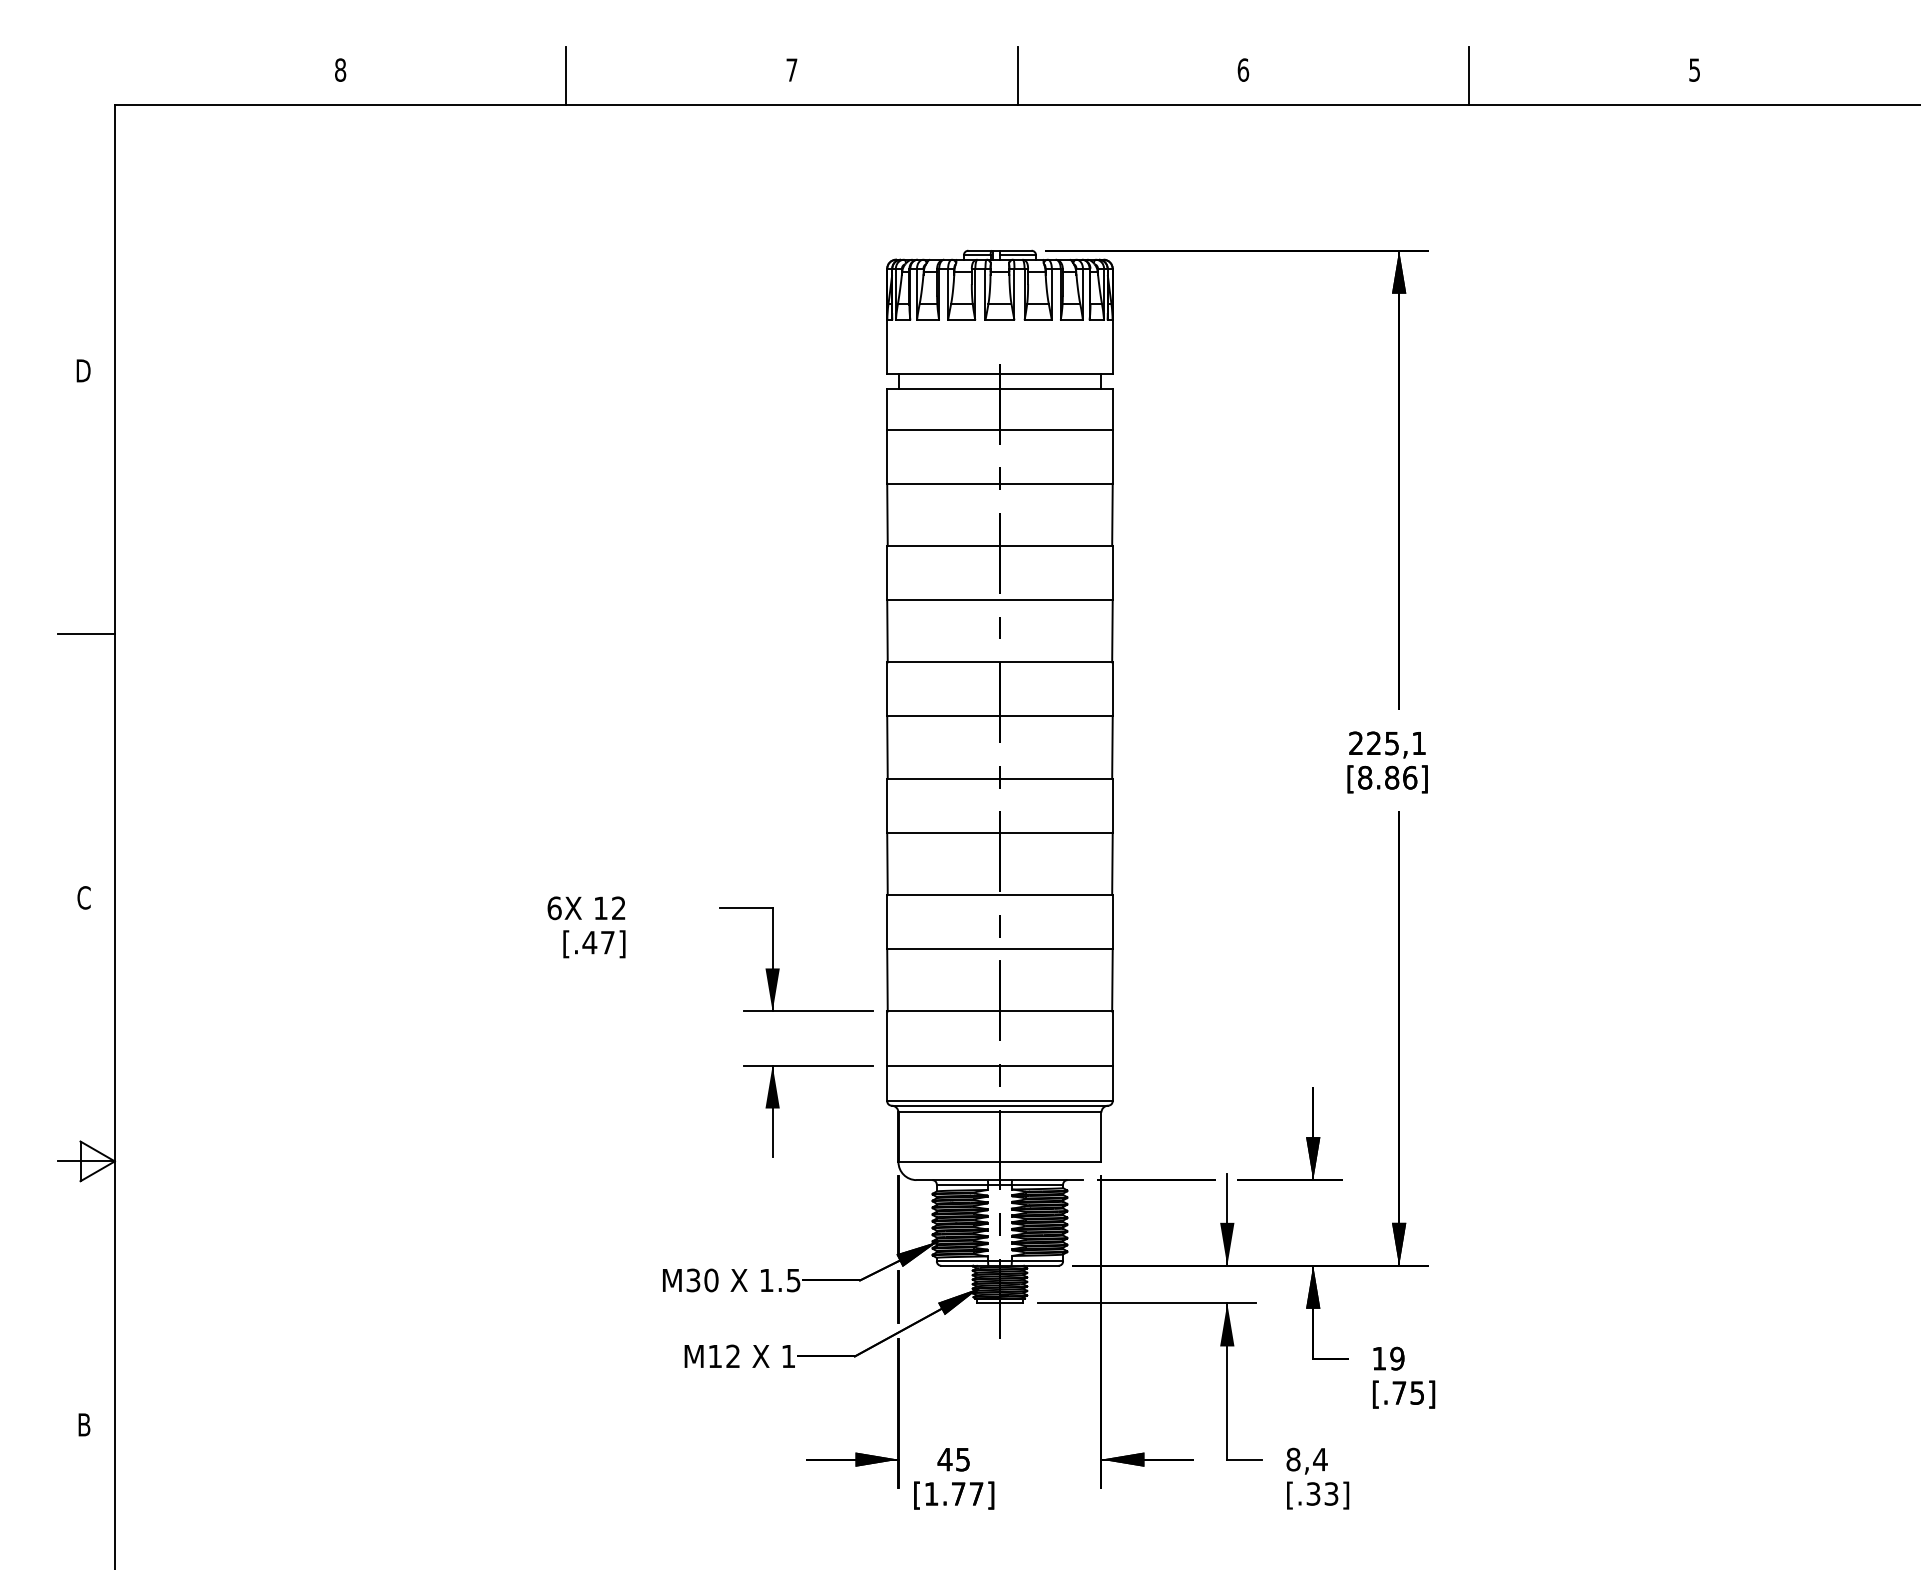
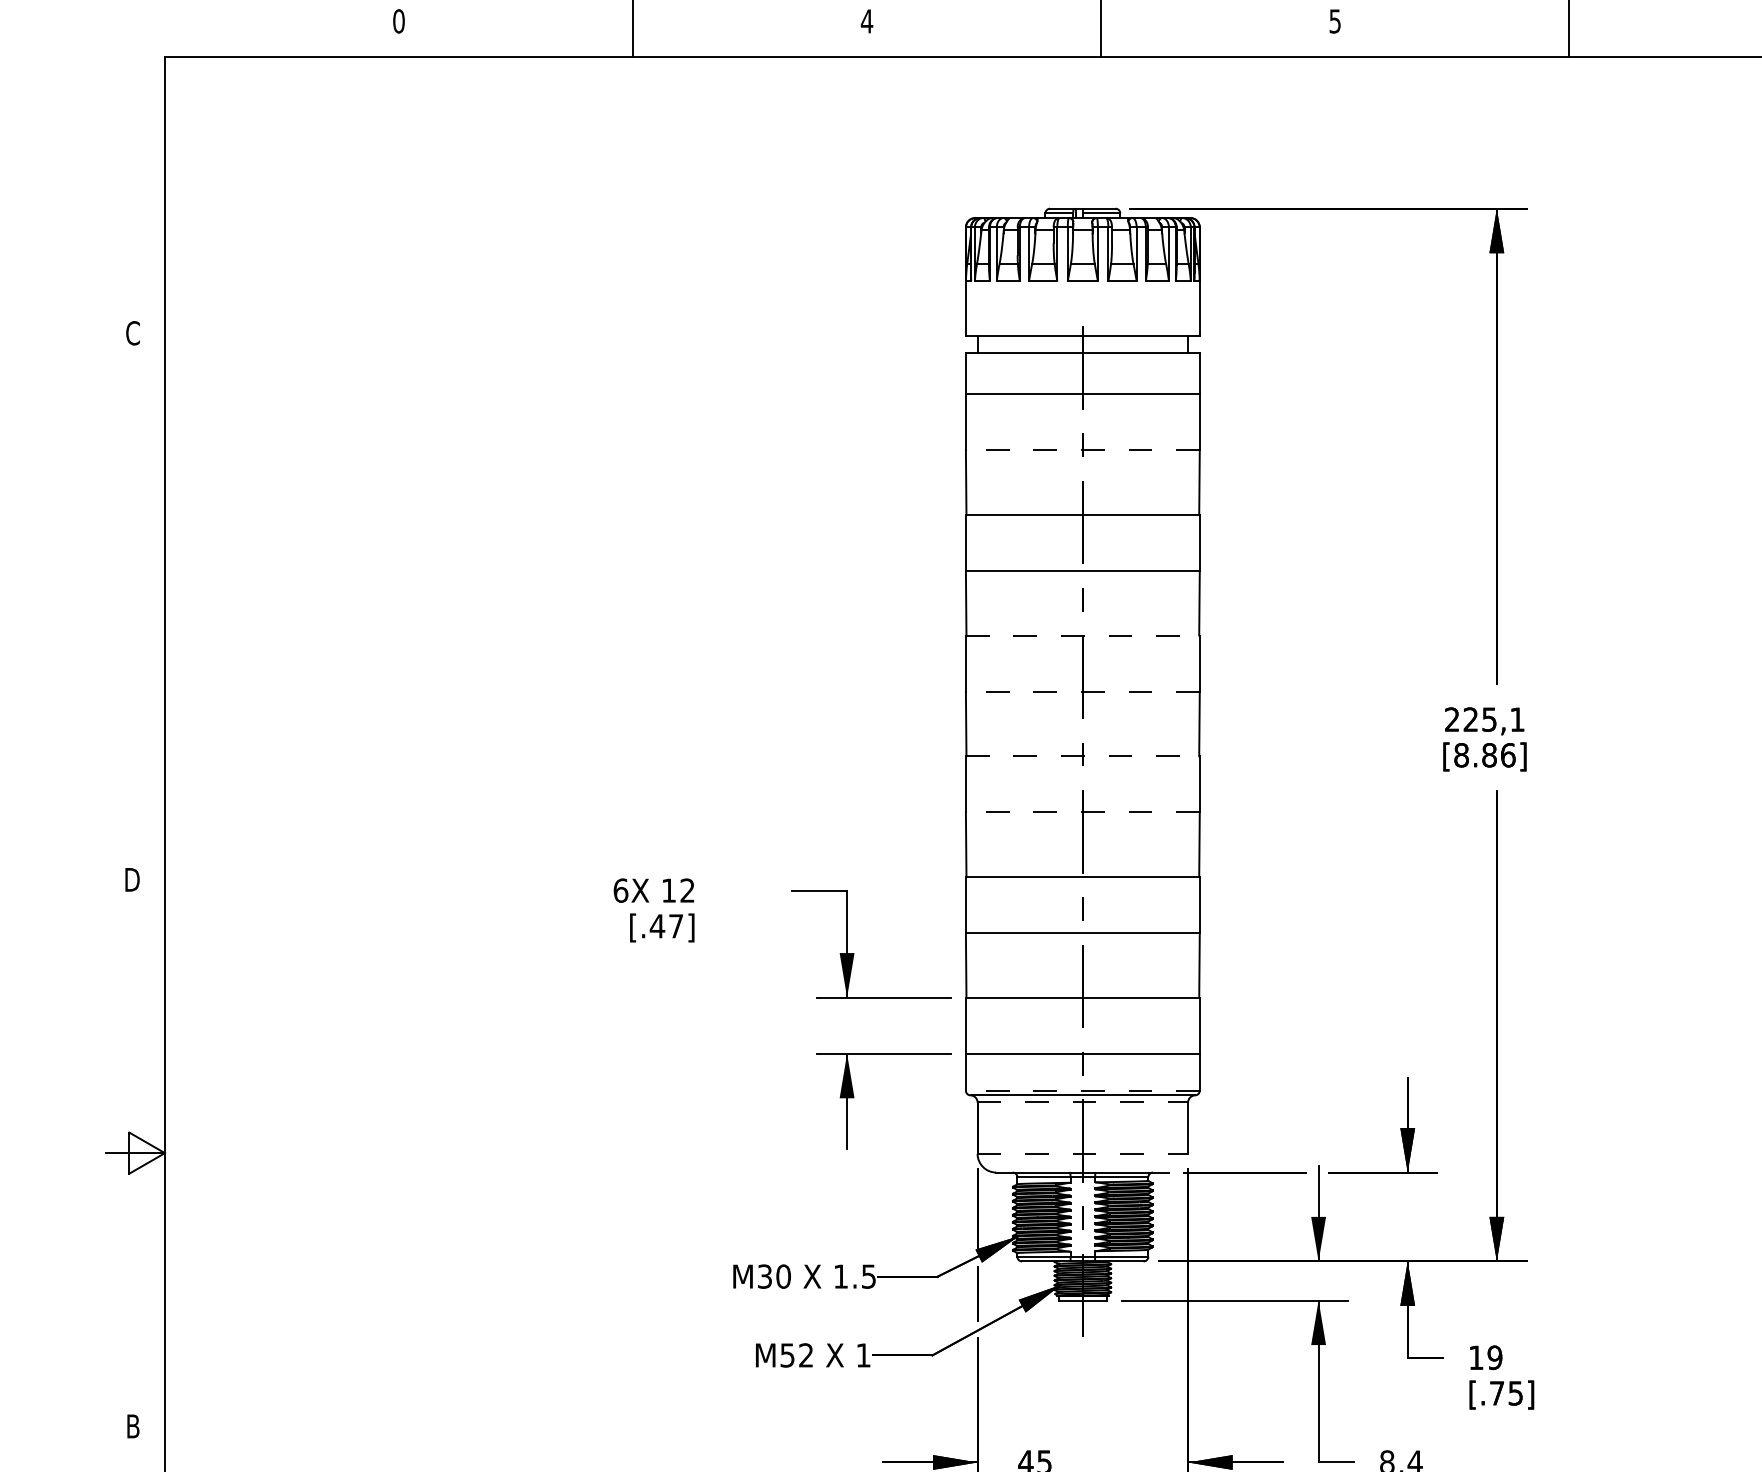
text: (340, 69) -> (398, 20), 8 -> 0
text: (791, 69) -> (866, 20), 7 -> 4
text: (1243, 69) -> (1335, 20), 6 -> 5
text: (83, 370) -> (132, 332), D -> C
line: (999, 483) -> (1082, 450), solid -> dashed
line: (85, 634) -> (134, 606), removed
line: (999, 662) -> (1082, 635), solid -> dashed
line: (999, 716) -> (1082, 691), solid -> dashed
line: (999, 778) -> (1082, 756), solid -> dashed
line: (999, 832) -> (1082, 812), solid -> dashed
text: (83, 897) -> (132, 879), C -> D
line: (999, 1101) -> (1082, 1091), solid -> dashed
line: (1000, 1112) -> (1083, 1102), solid -> dashed
line: (1000, 1162) -> (1083, 1154), solid -> dashed
text: (714, 1356) -> (786, 1355), M12 -> M52

